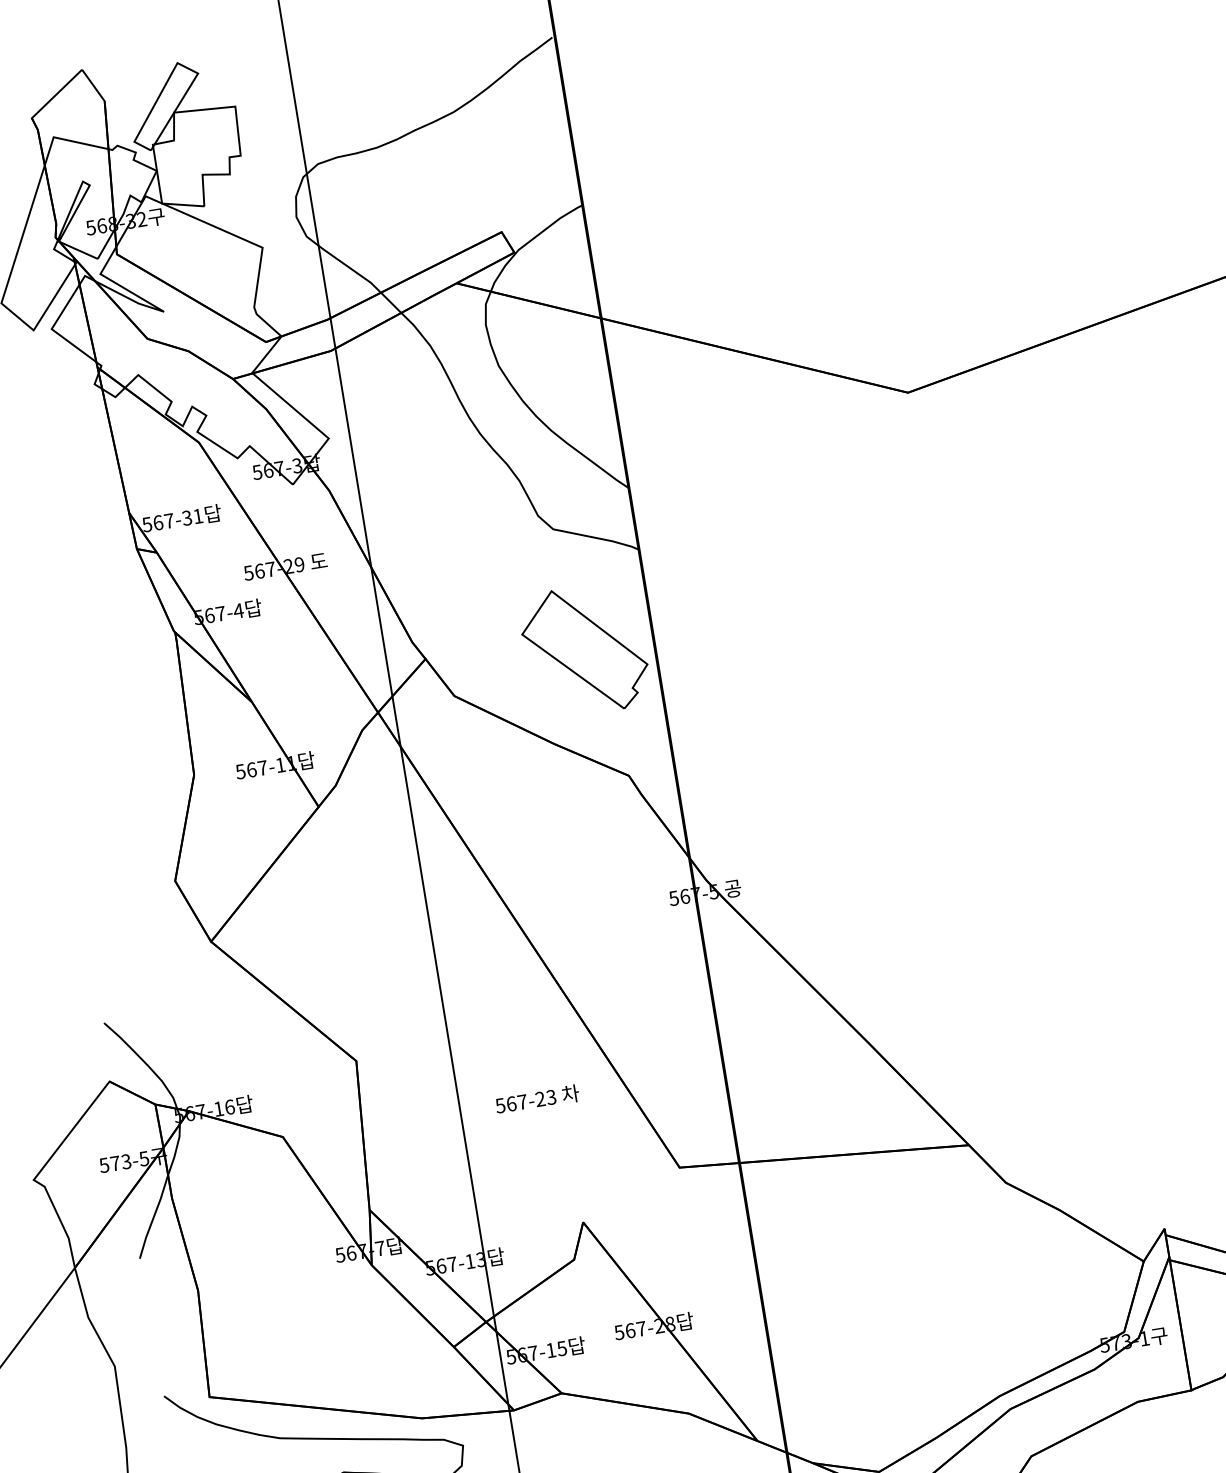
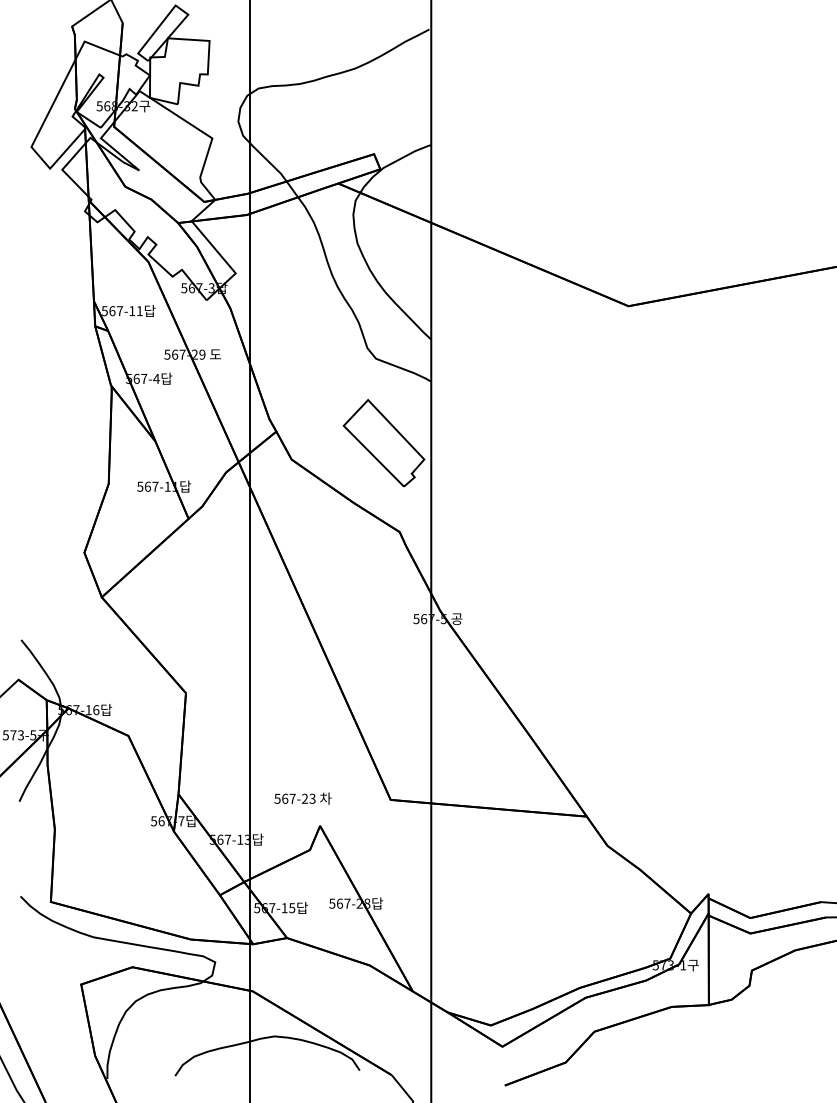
text: (187, 518) -> (132, 311), 567-31 -> 567-11
text: (536, 1099) -> (302, 798), moved

